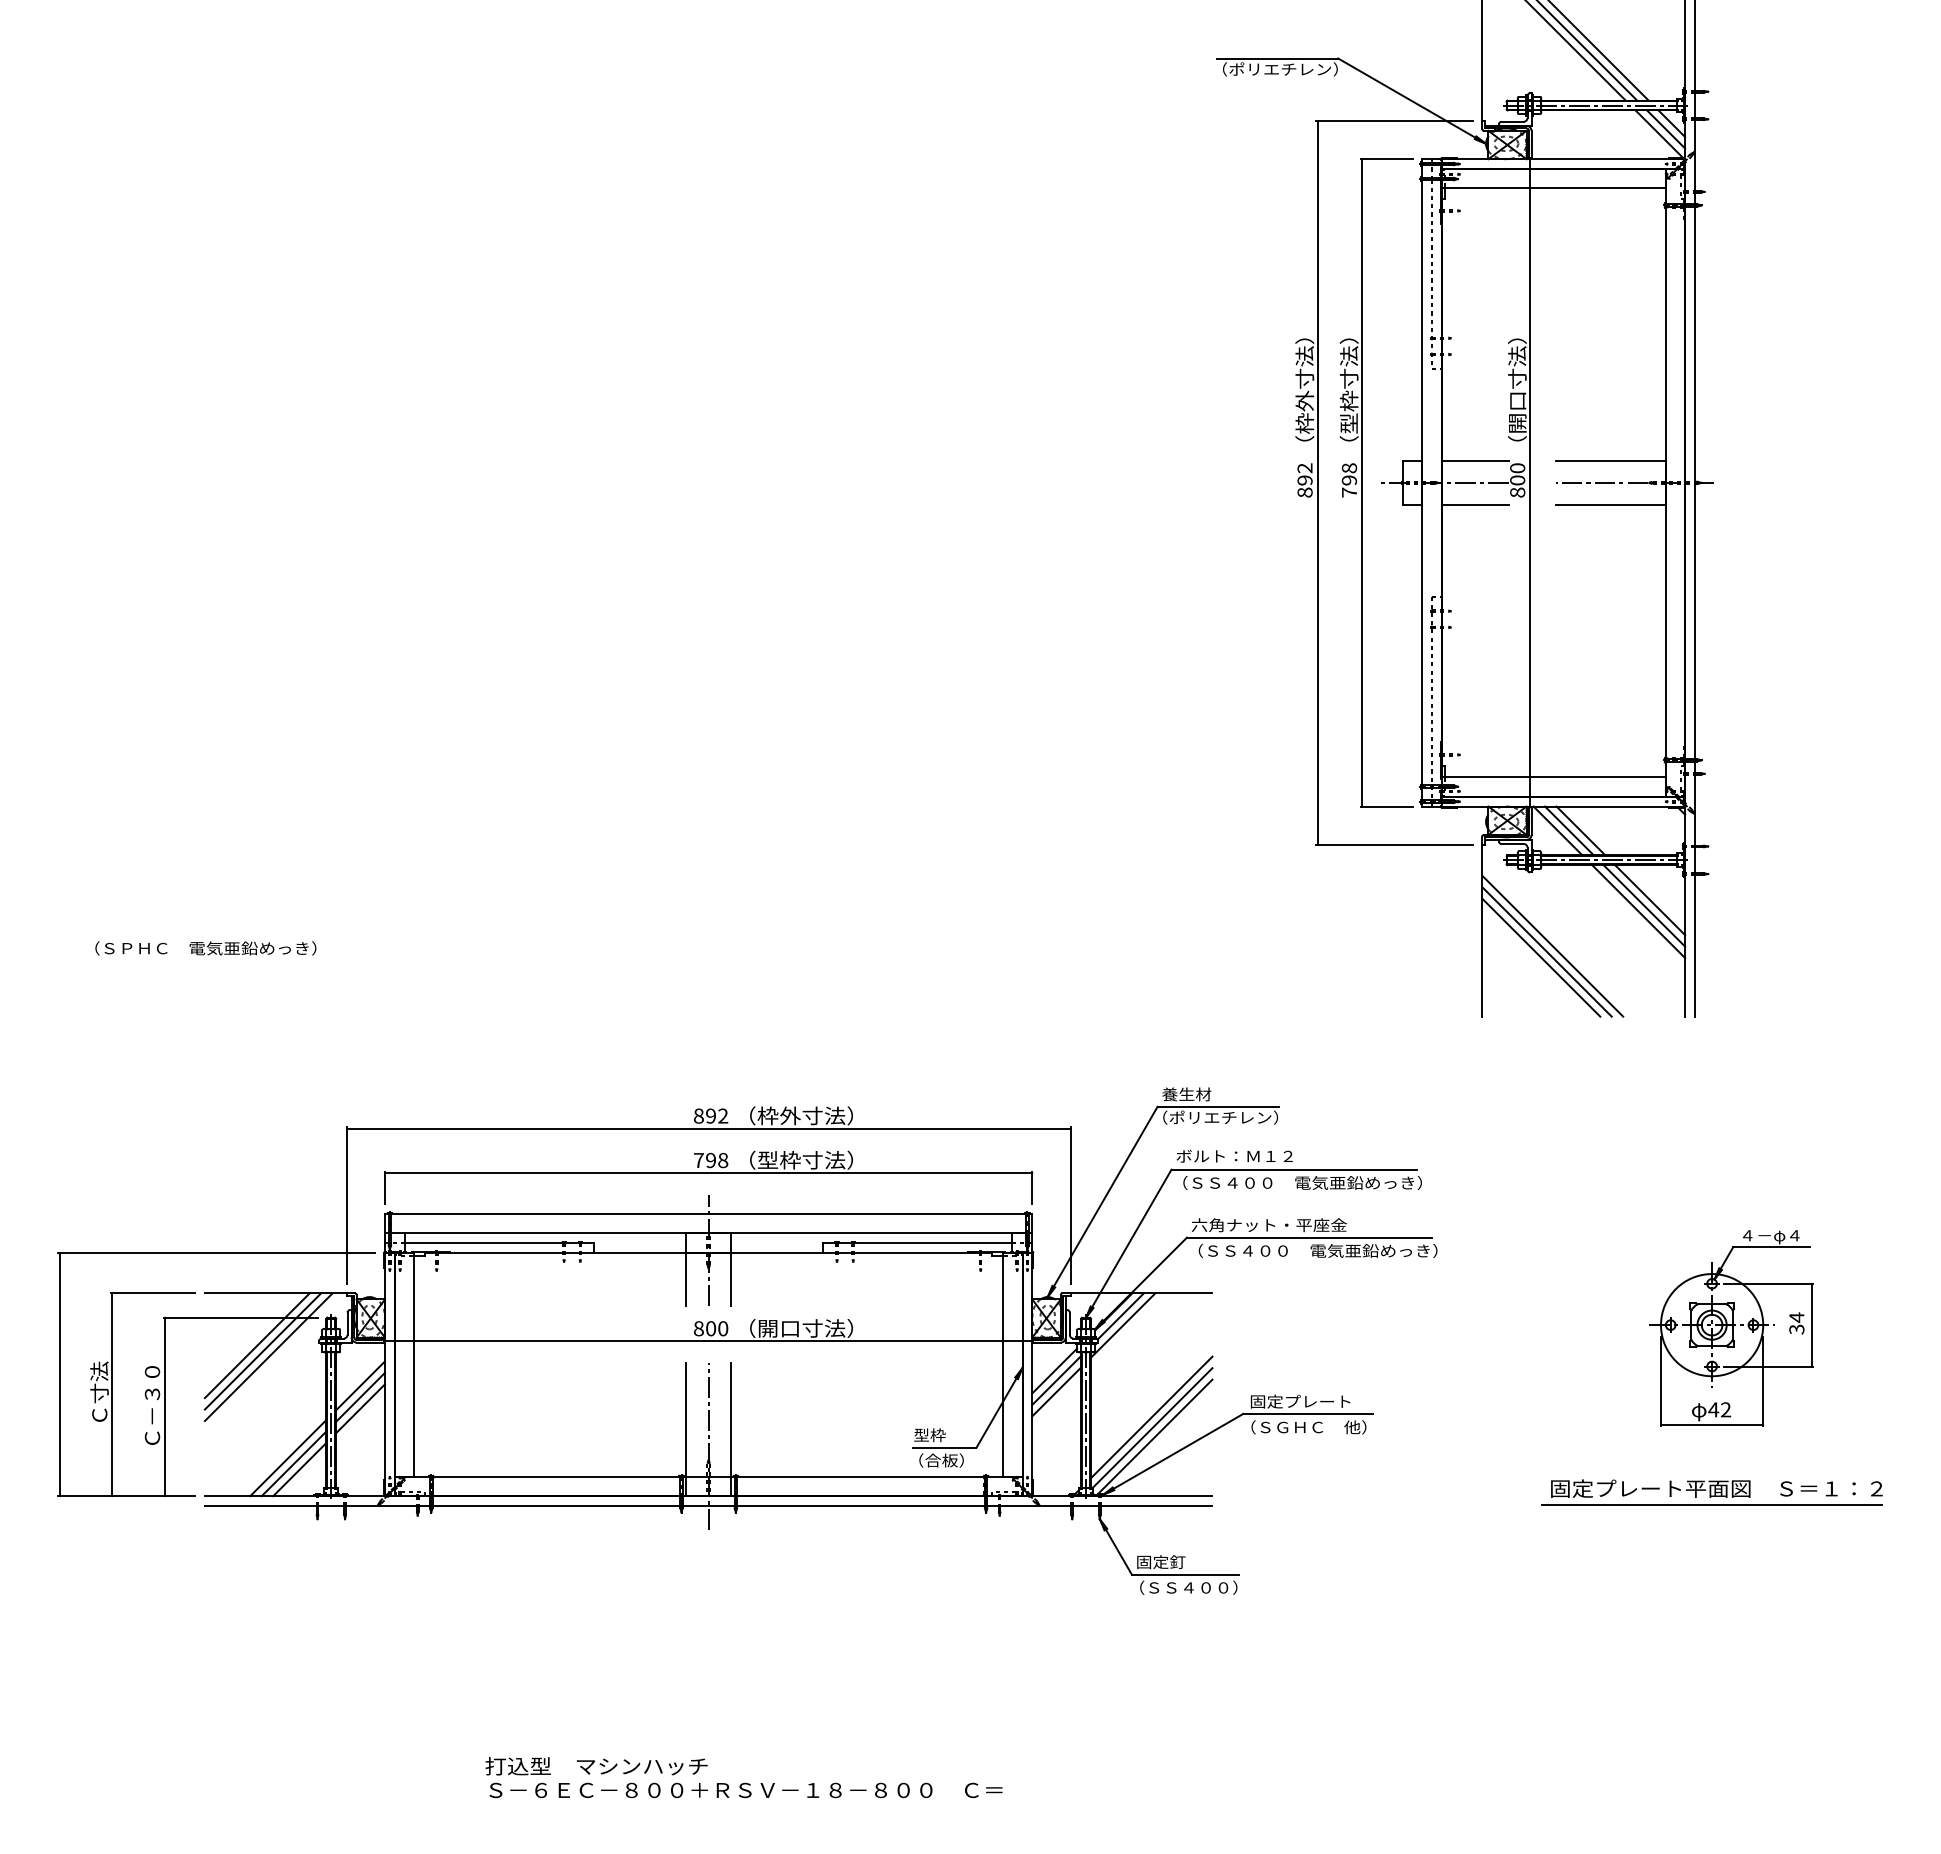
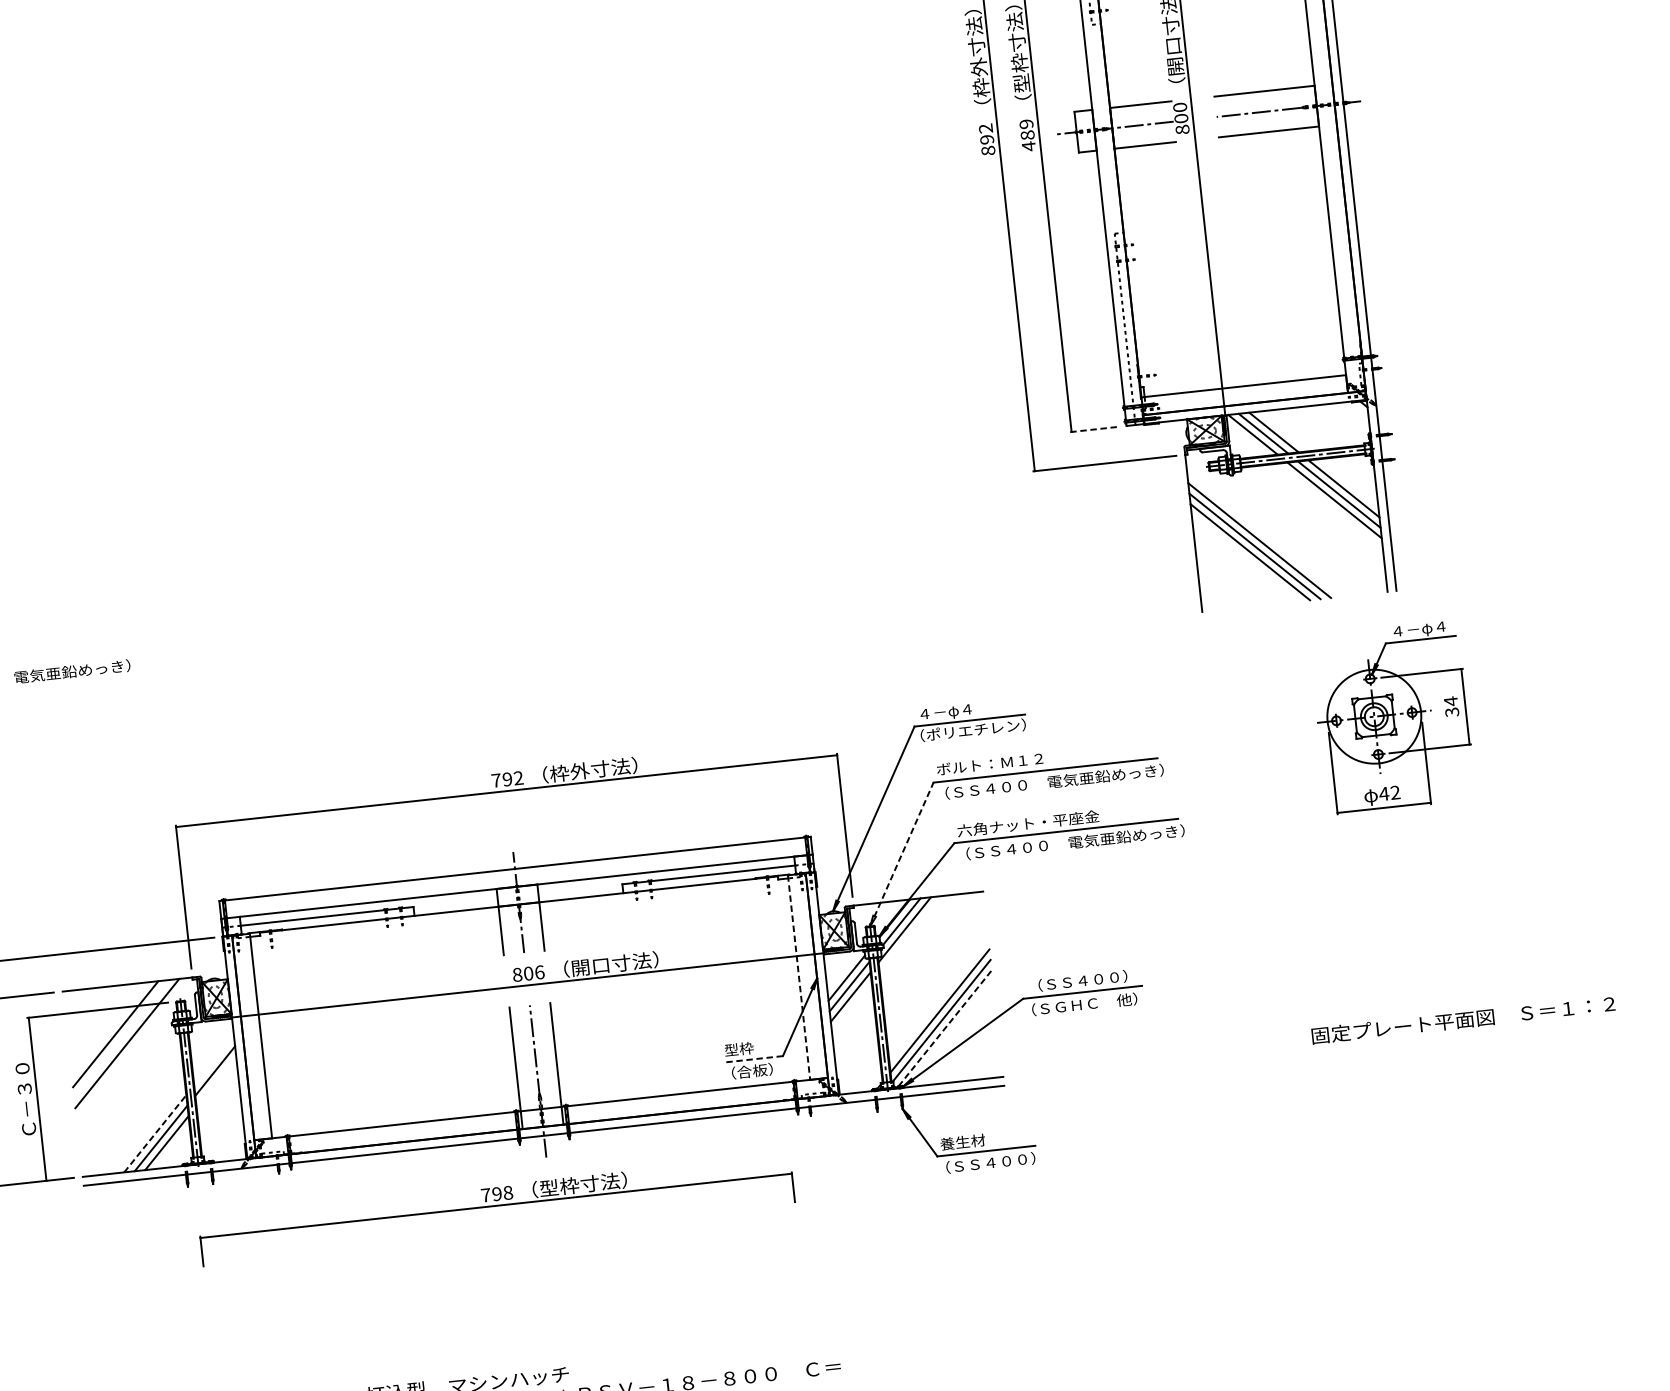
text: (1349, 480) -> (1027, 135), 798 -> 489
line: (1386, 806) -> (1093, 429), solid -> dashed
text: (1191, 1095) -> (944, 712), 養生材 -> ４－φ４
text: (698, 1115) -> (496, 780), 892 -> 792
part: (708, 1177) -> (496, 1209), moved
line: (1129, 1243) -> (902, 854), solid -> dashed
text: (723, 1328) -> (539, 972), 800 -> 806
part: (1731, 1328) -> (1392, 717), moved
line: (262, 1351) -> (121, 1038), removed
line: (1003, 1364) -> (799, 977), solid -> dashed
line: (360, 1385) -> (213, 1060), removed
text: (1304, 1401) -> (1078, 981), 固定プレート -> （ＳＳ４００）
line: (360, 1408) -> (216, 1081), removed
line: (1155, 1436) -> (945, 1028), solid -> dashed
line: (944, 1447) -> (753, 1058), solid -> dashed
line: (288, 1458) -> (155, 1134), solid -> dashed
line: (1711, 1505) -> (1460, 1035), removed
text: (1160, 1562) -> (962, 1142), 固定釘 -> 養生材

